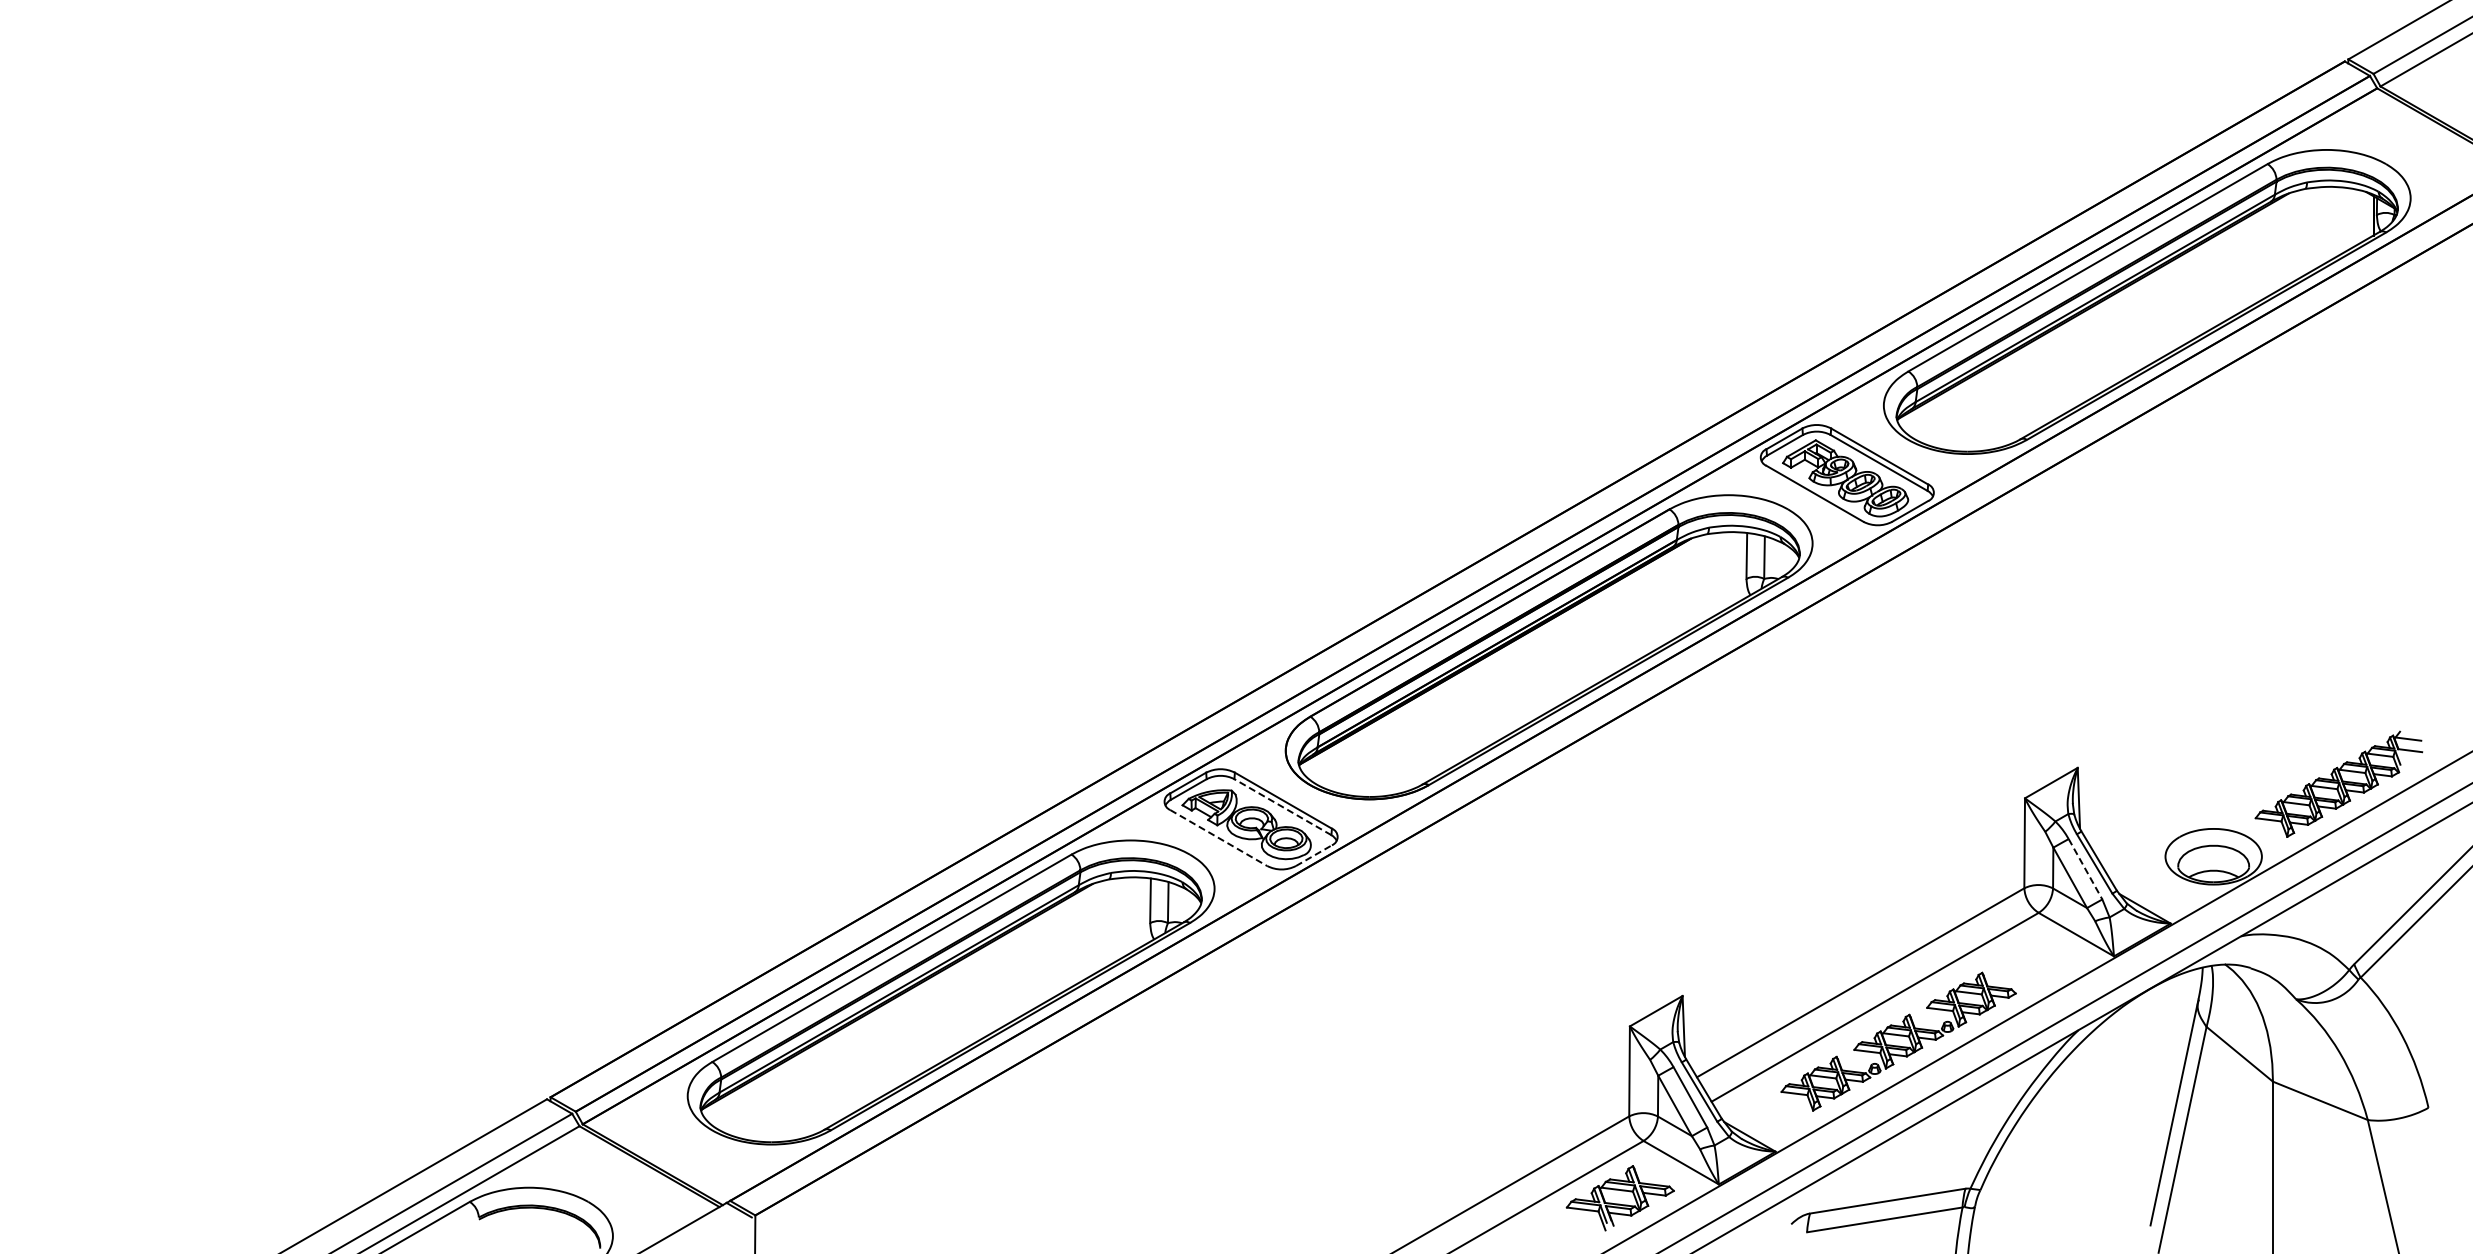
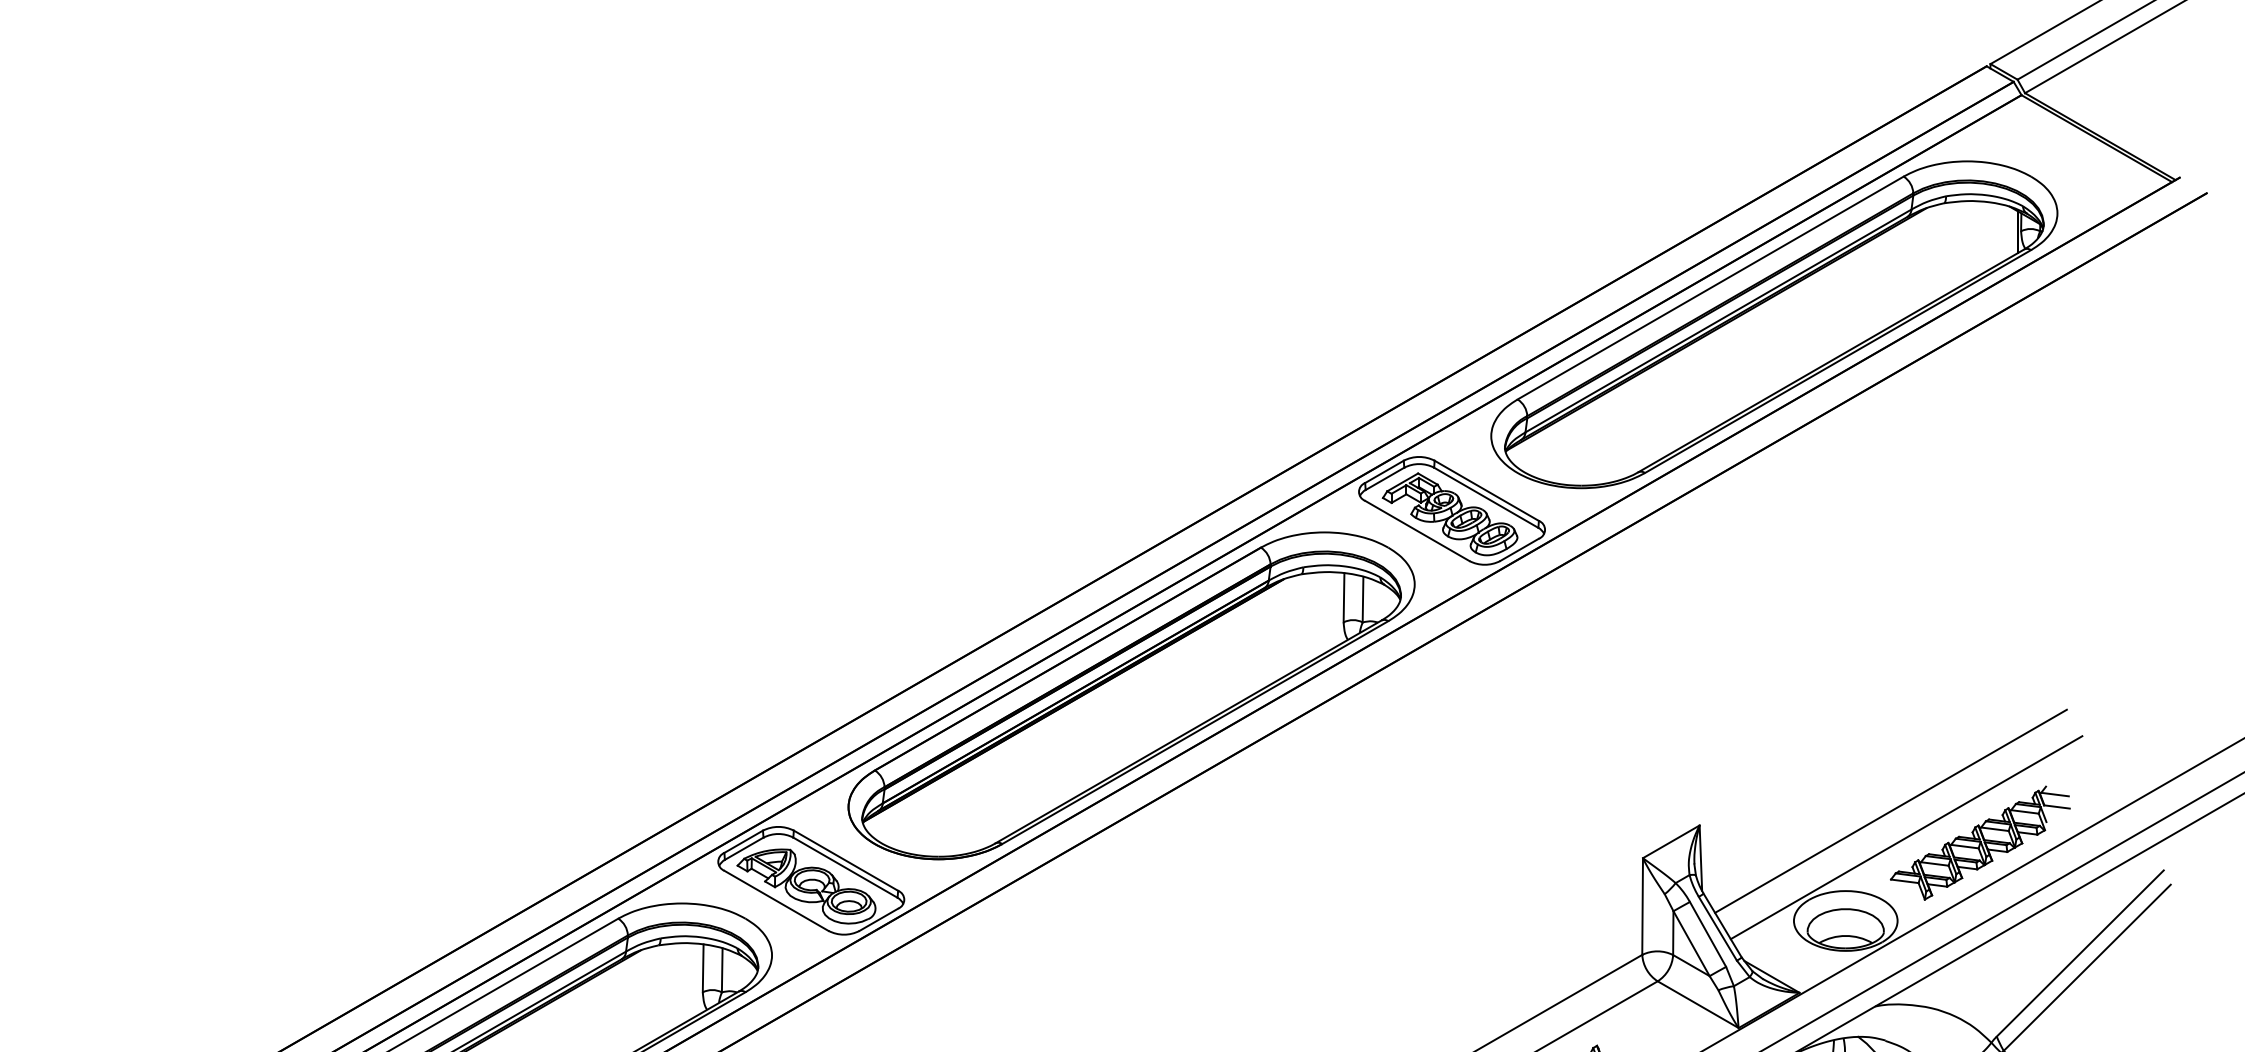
line: (2255, 754) -> (1890, 811), added
line: (2269, 778) -> (1905, 836), added
line: (1282, 806) -> (845, 866), dashed -> solid
line: (1218, 838) -> (776, 901), dashed -> solid
line: (1313, 855) -> (878, 919), dashed -> solid
line: (2085, 869) -> (1707, 934), dashed -> solid

